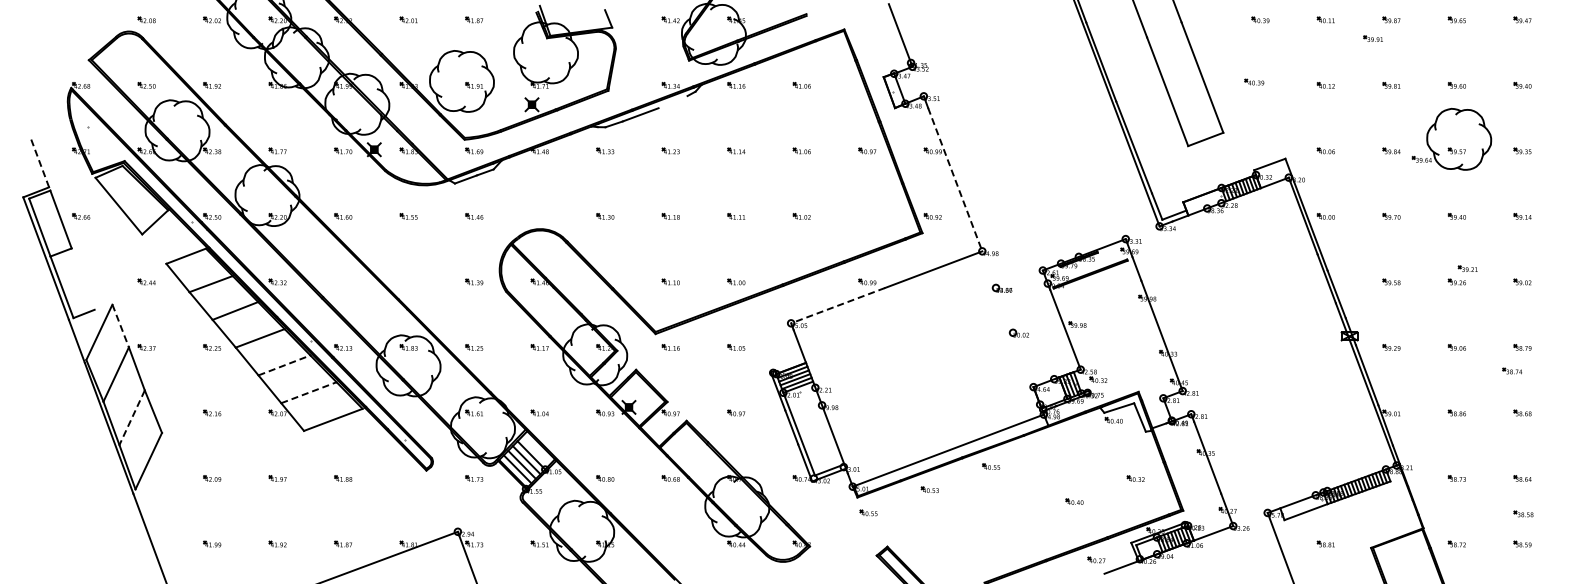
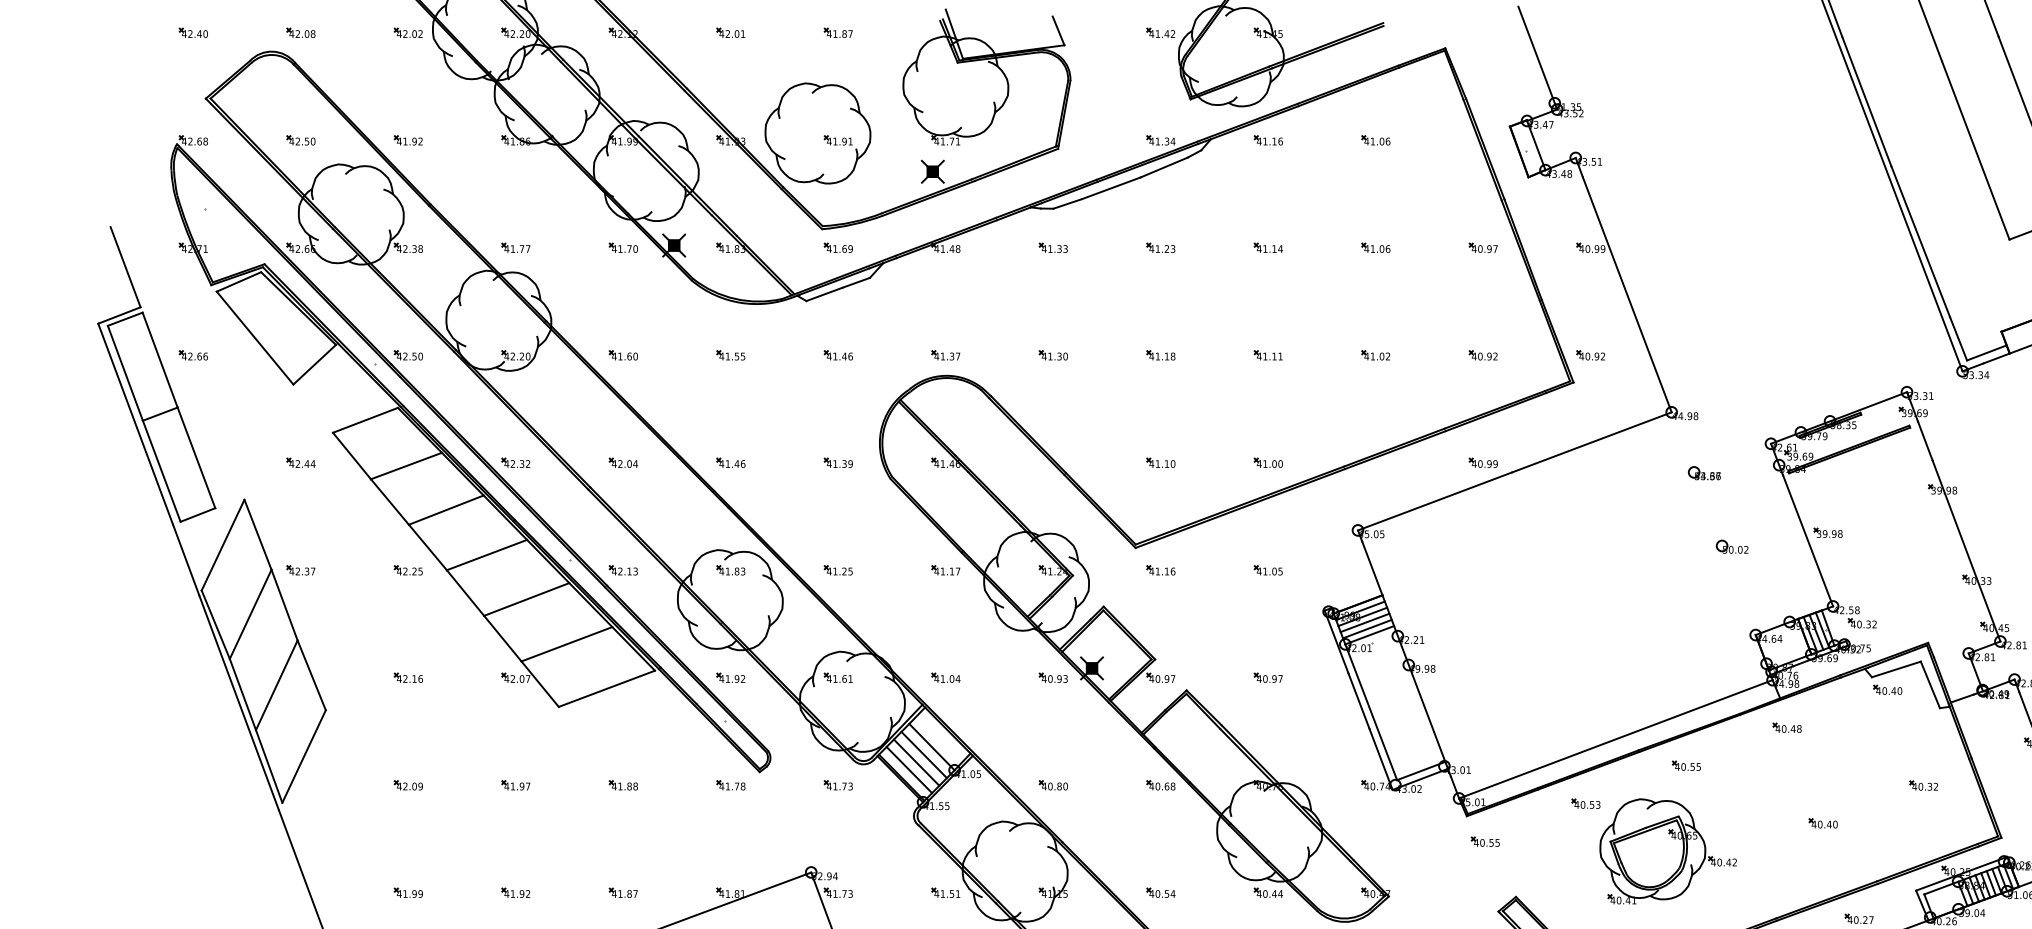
part: (81, 19) -> (193, 31), added
line: (672, 102) -> (1163, 168), added
line: (39, 162) -> (124, 266), dashed -> solid
line: (955, 179) -> (1627, 294), dashed -> solid
part: (539, 216) -> (945, 355), added
part: (867, 216) -> (1483, 355), added
line: (82, 278) -> (195, 456), added
part: (343, 281) -> (623, 461), added
part: (408, 281) -> (730, 461), added
line: (837, 305) -> (1434, 501), dashed -> solid
line: (120, 326) -> (257, 535), dashed -> solid
line: (284, 365) -> (526, 599), dashed -> solid
line: (308, 392) -> (566, 643), dashed -> solid
part: (408, 412) -> (730, 676), added
line: (131, 418) -> (275, 686), dashed -> solid
part: (1052, 443) -> (1786, 727), added
part: (408, 478) -> (730, 784), added
part: (979, 518) -> (1667, 850), added
part: (670, 543) -> (1160, 891), added

